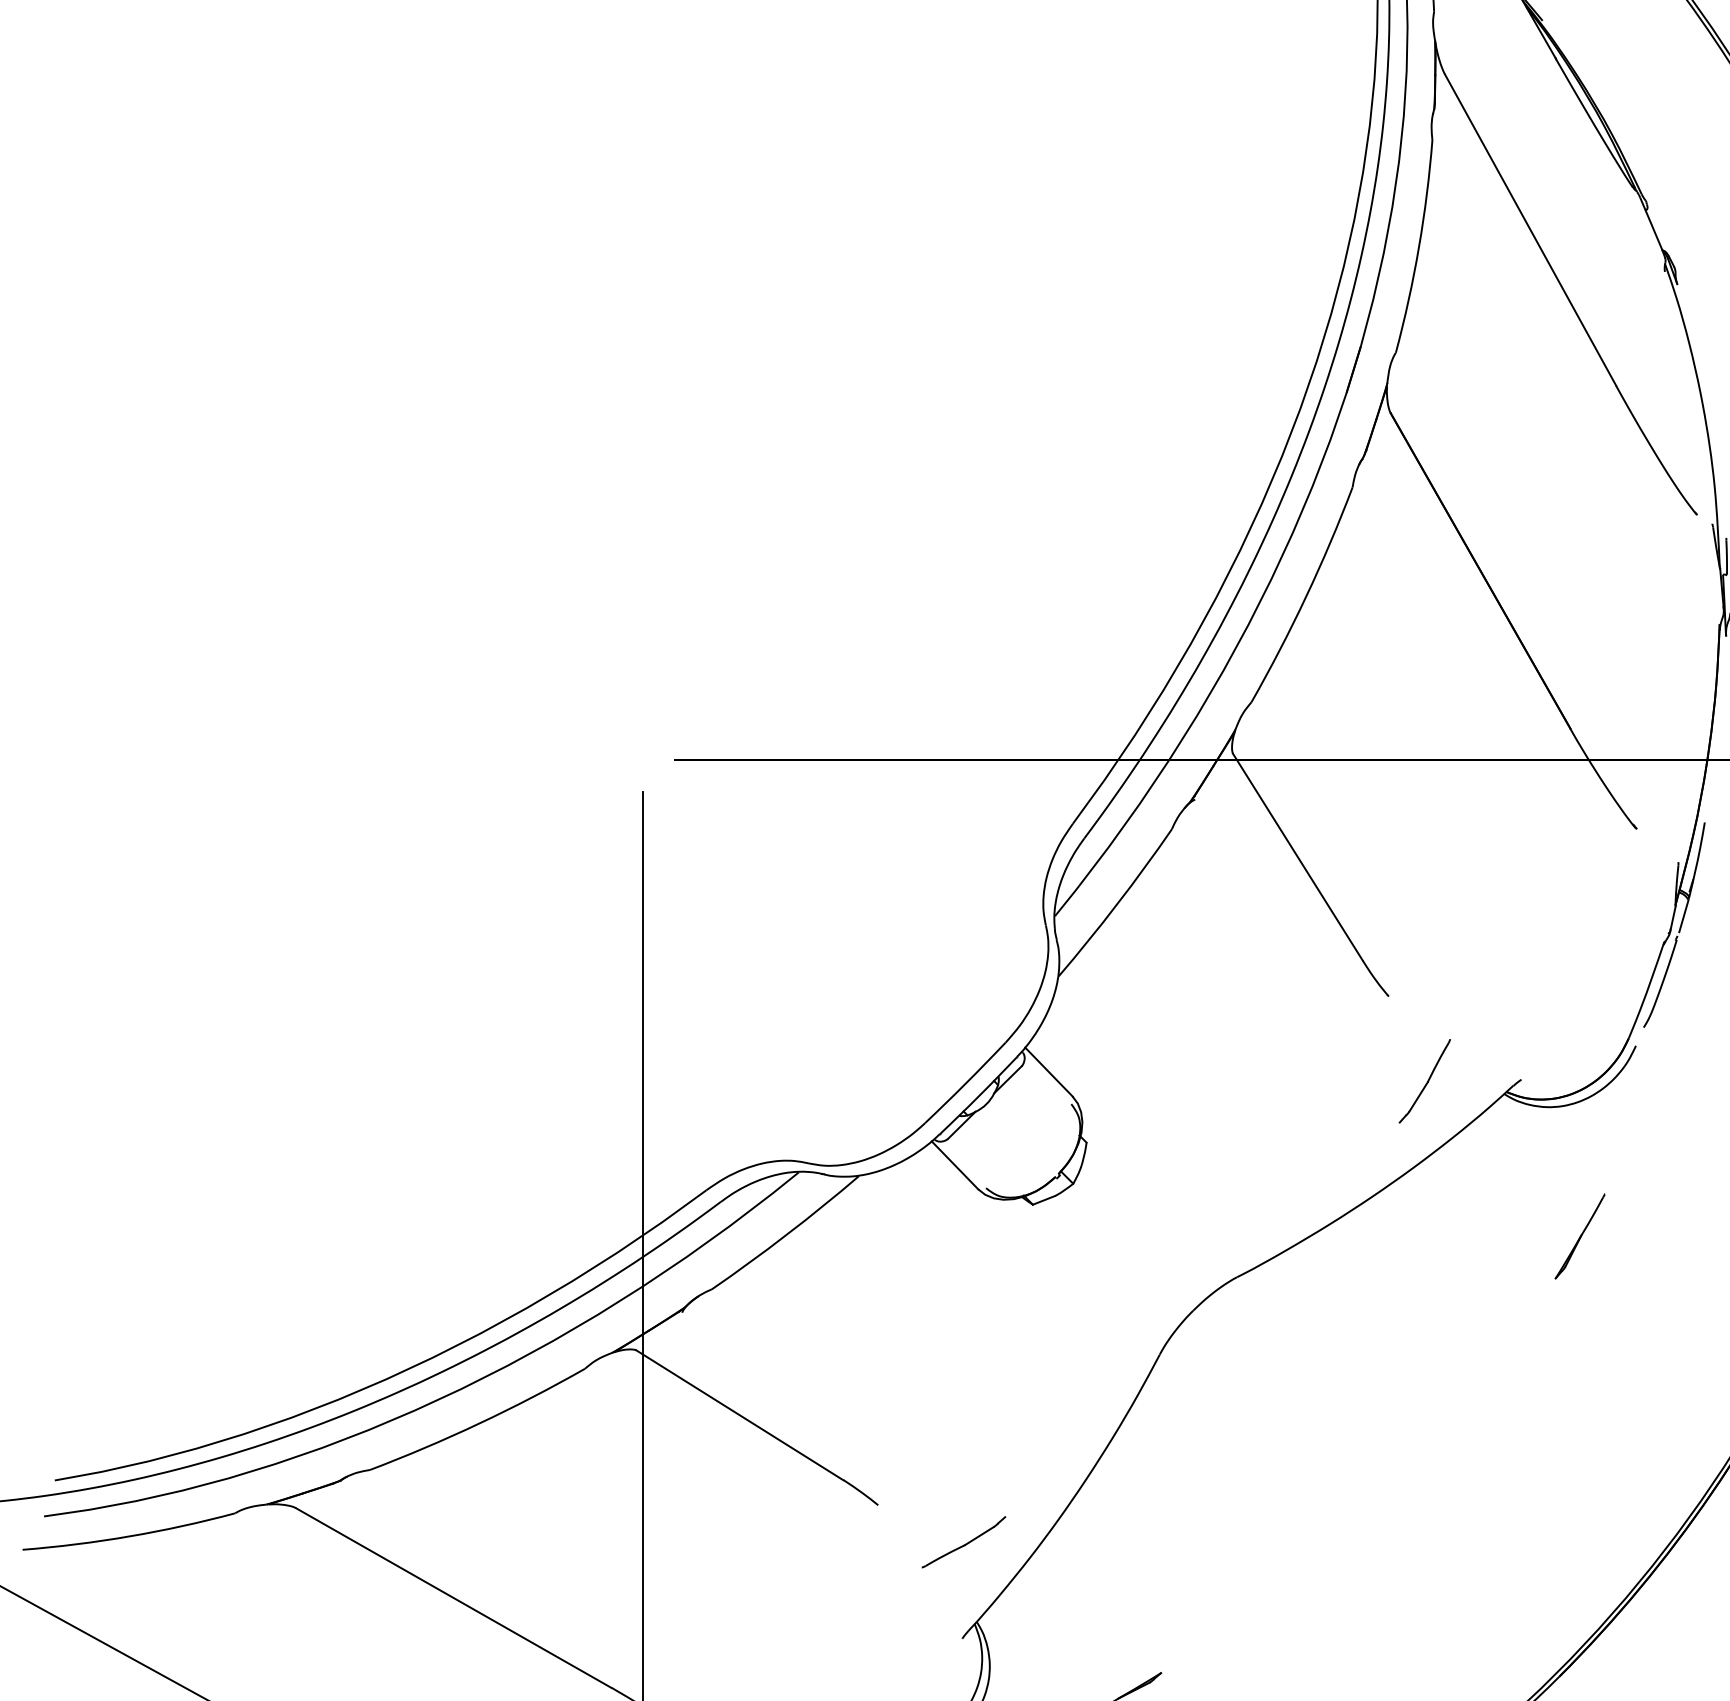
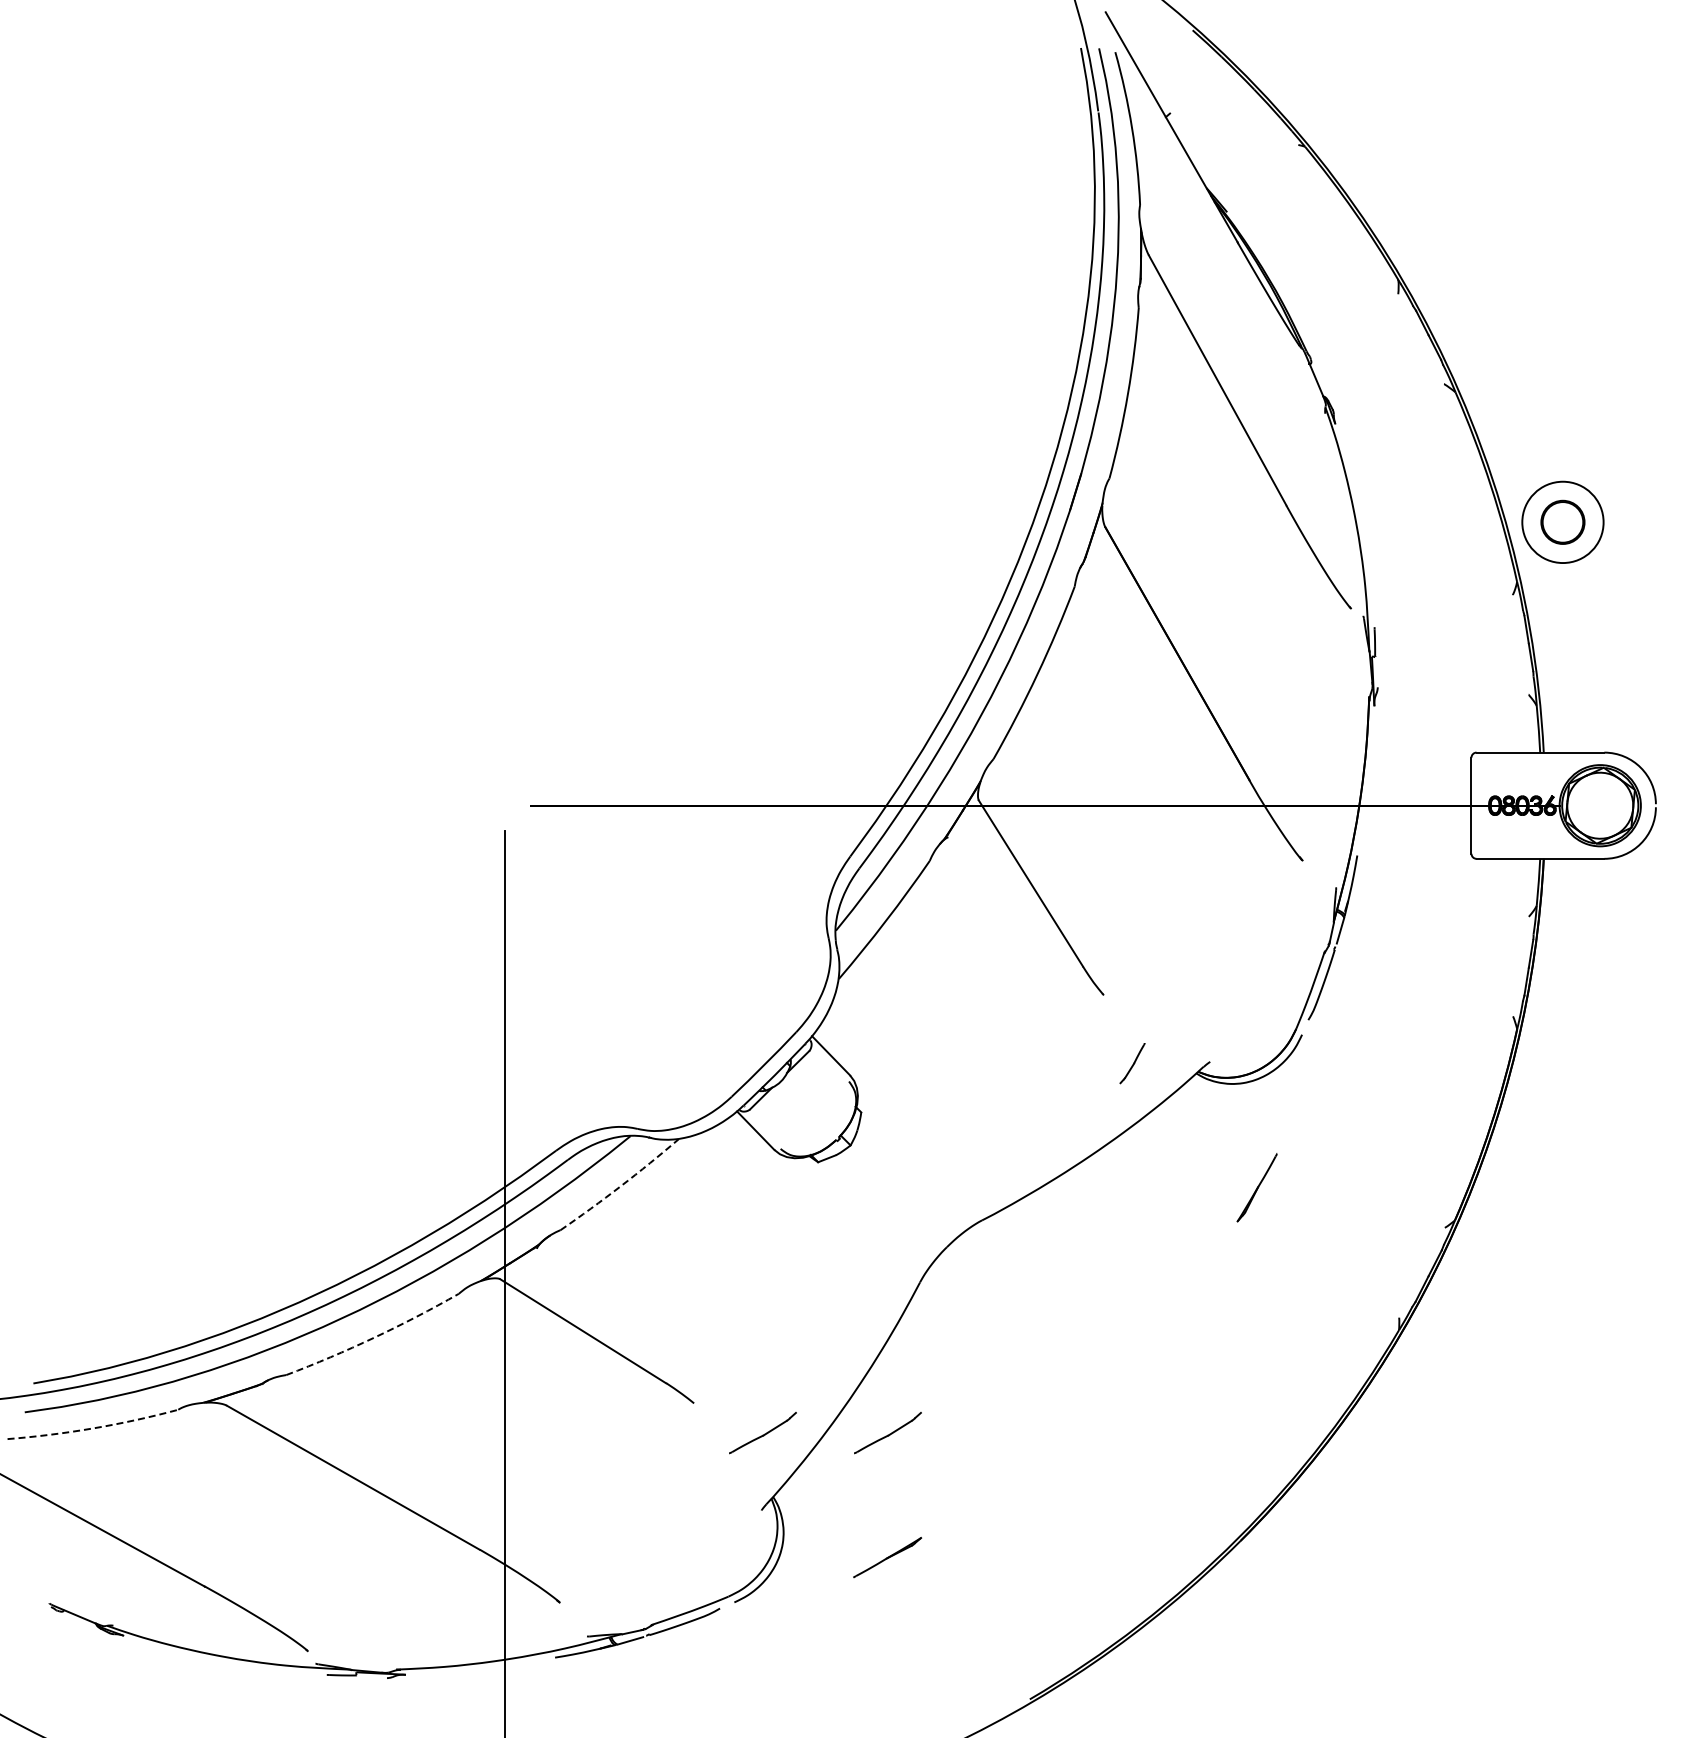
part: (1424, 1081) -> (1132, 1063), size x0.6
arc: (786, 1234) -> (620, 1186), solid -> dashed
arc: (479, 1423) -> (374, 1337), solid -> dashed
arc: (129, 1536) -> (93, 1428), solid -> dashed
part: (1119, 1542) -> (887, 1433), added

